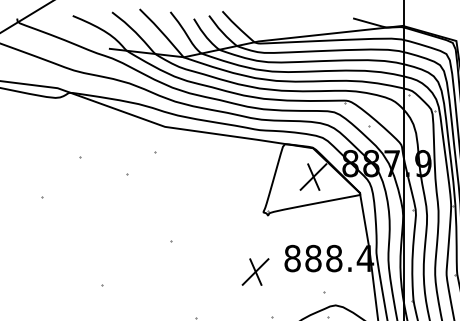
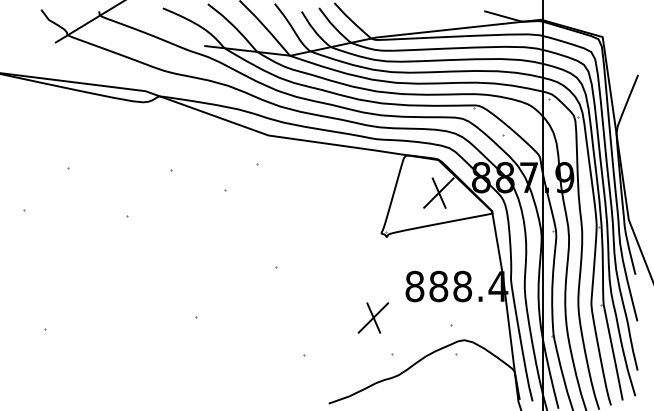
part: (255, 271) -> (373, 317), moved

